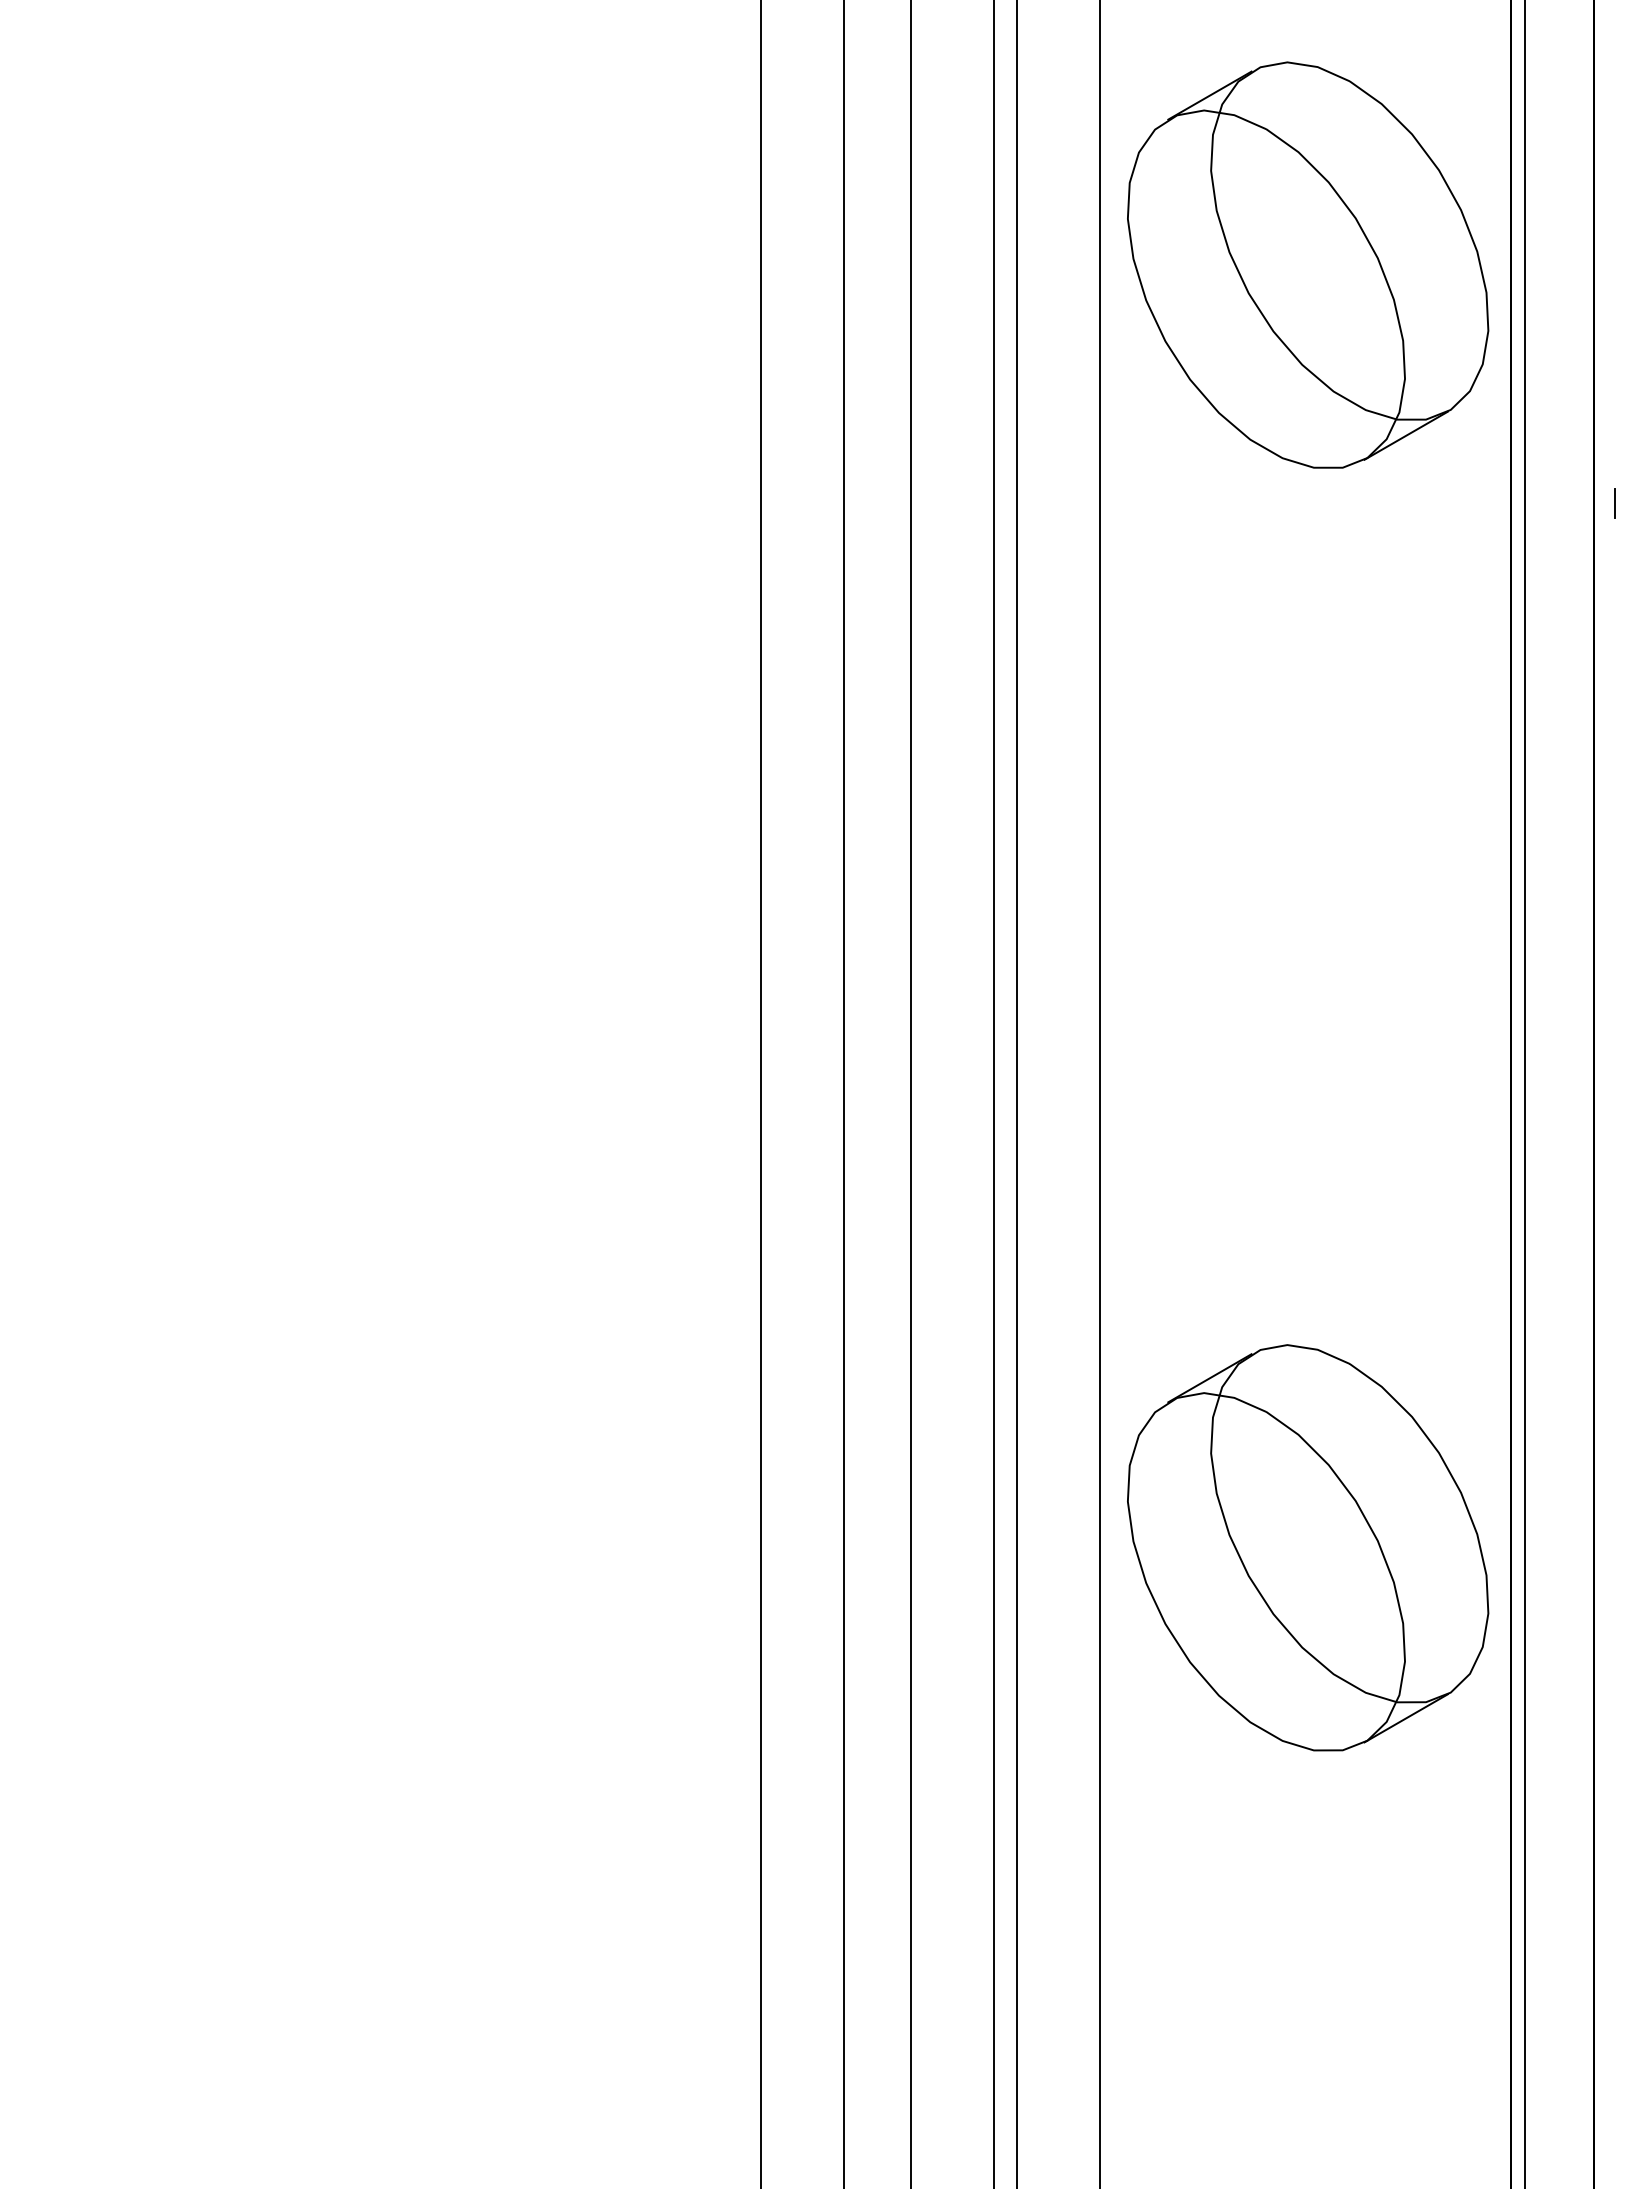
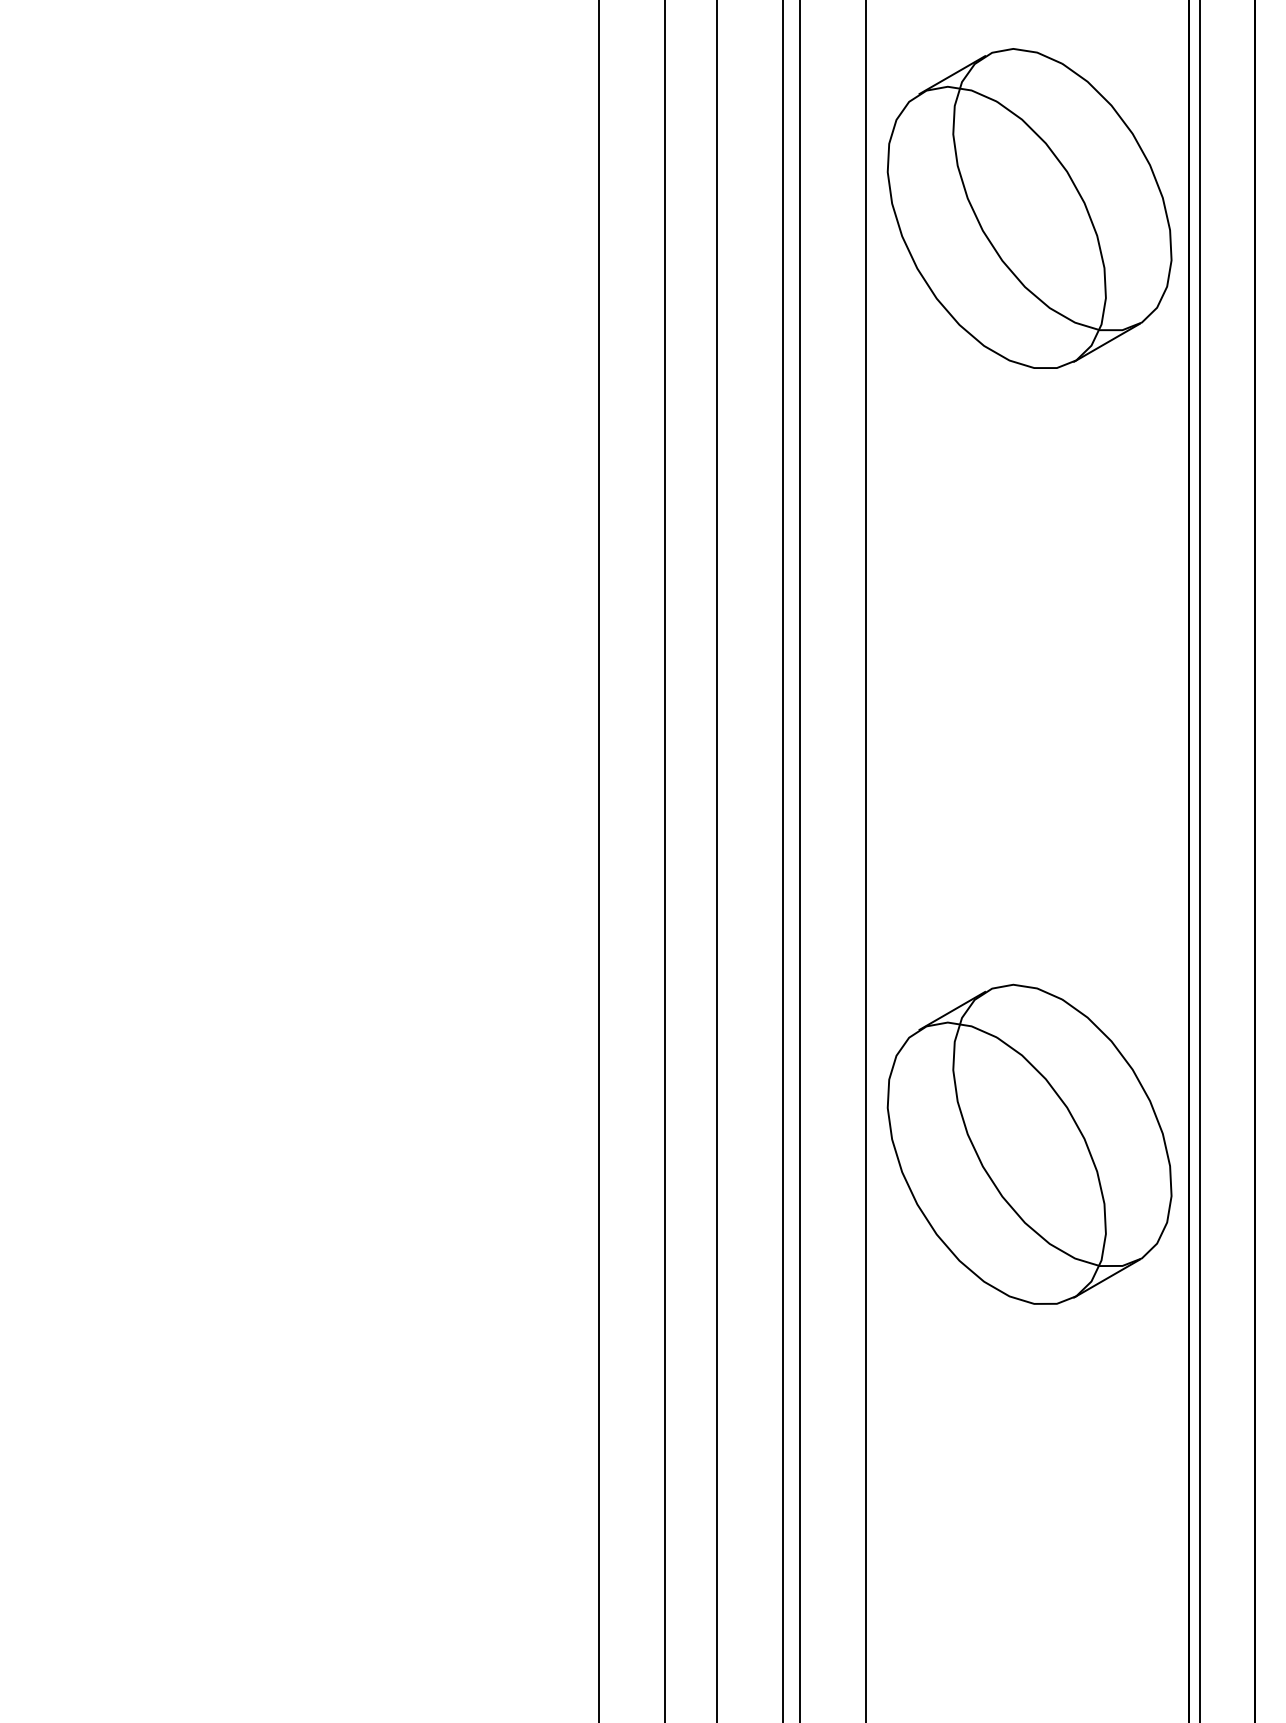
line: (1614, 503) -> (1270, 396), removed
part: (1308, 1547) -> (1029, 1144), moved

